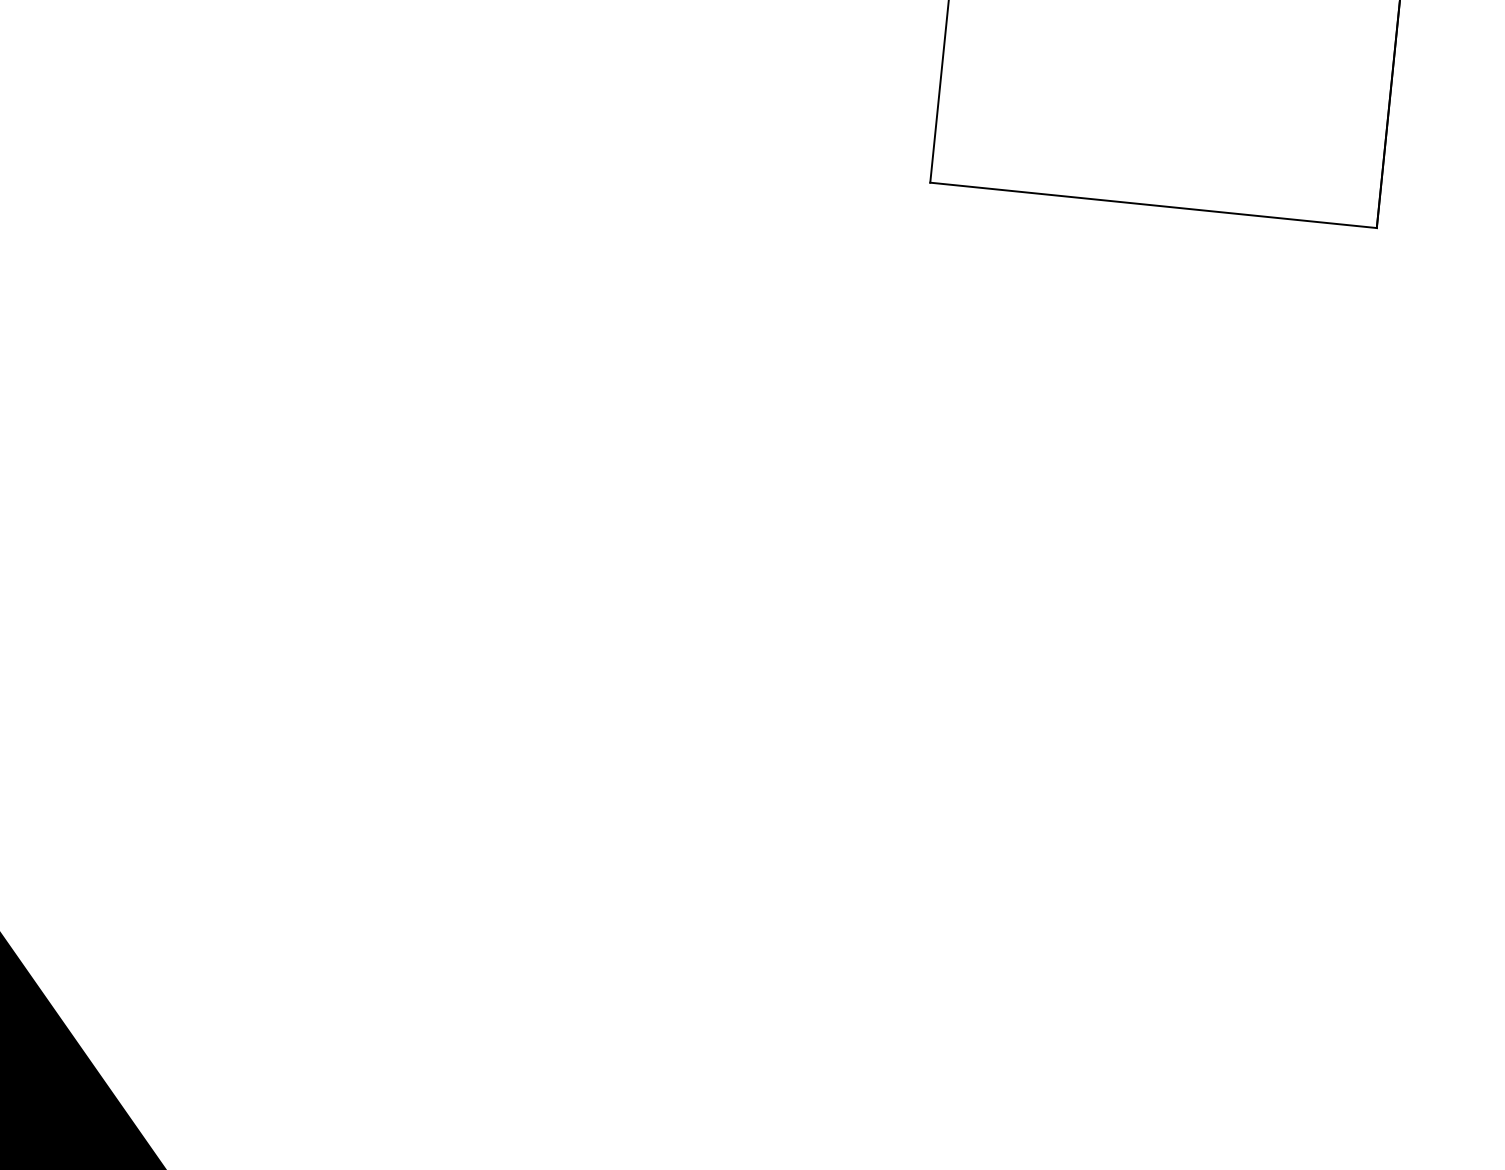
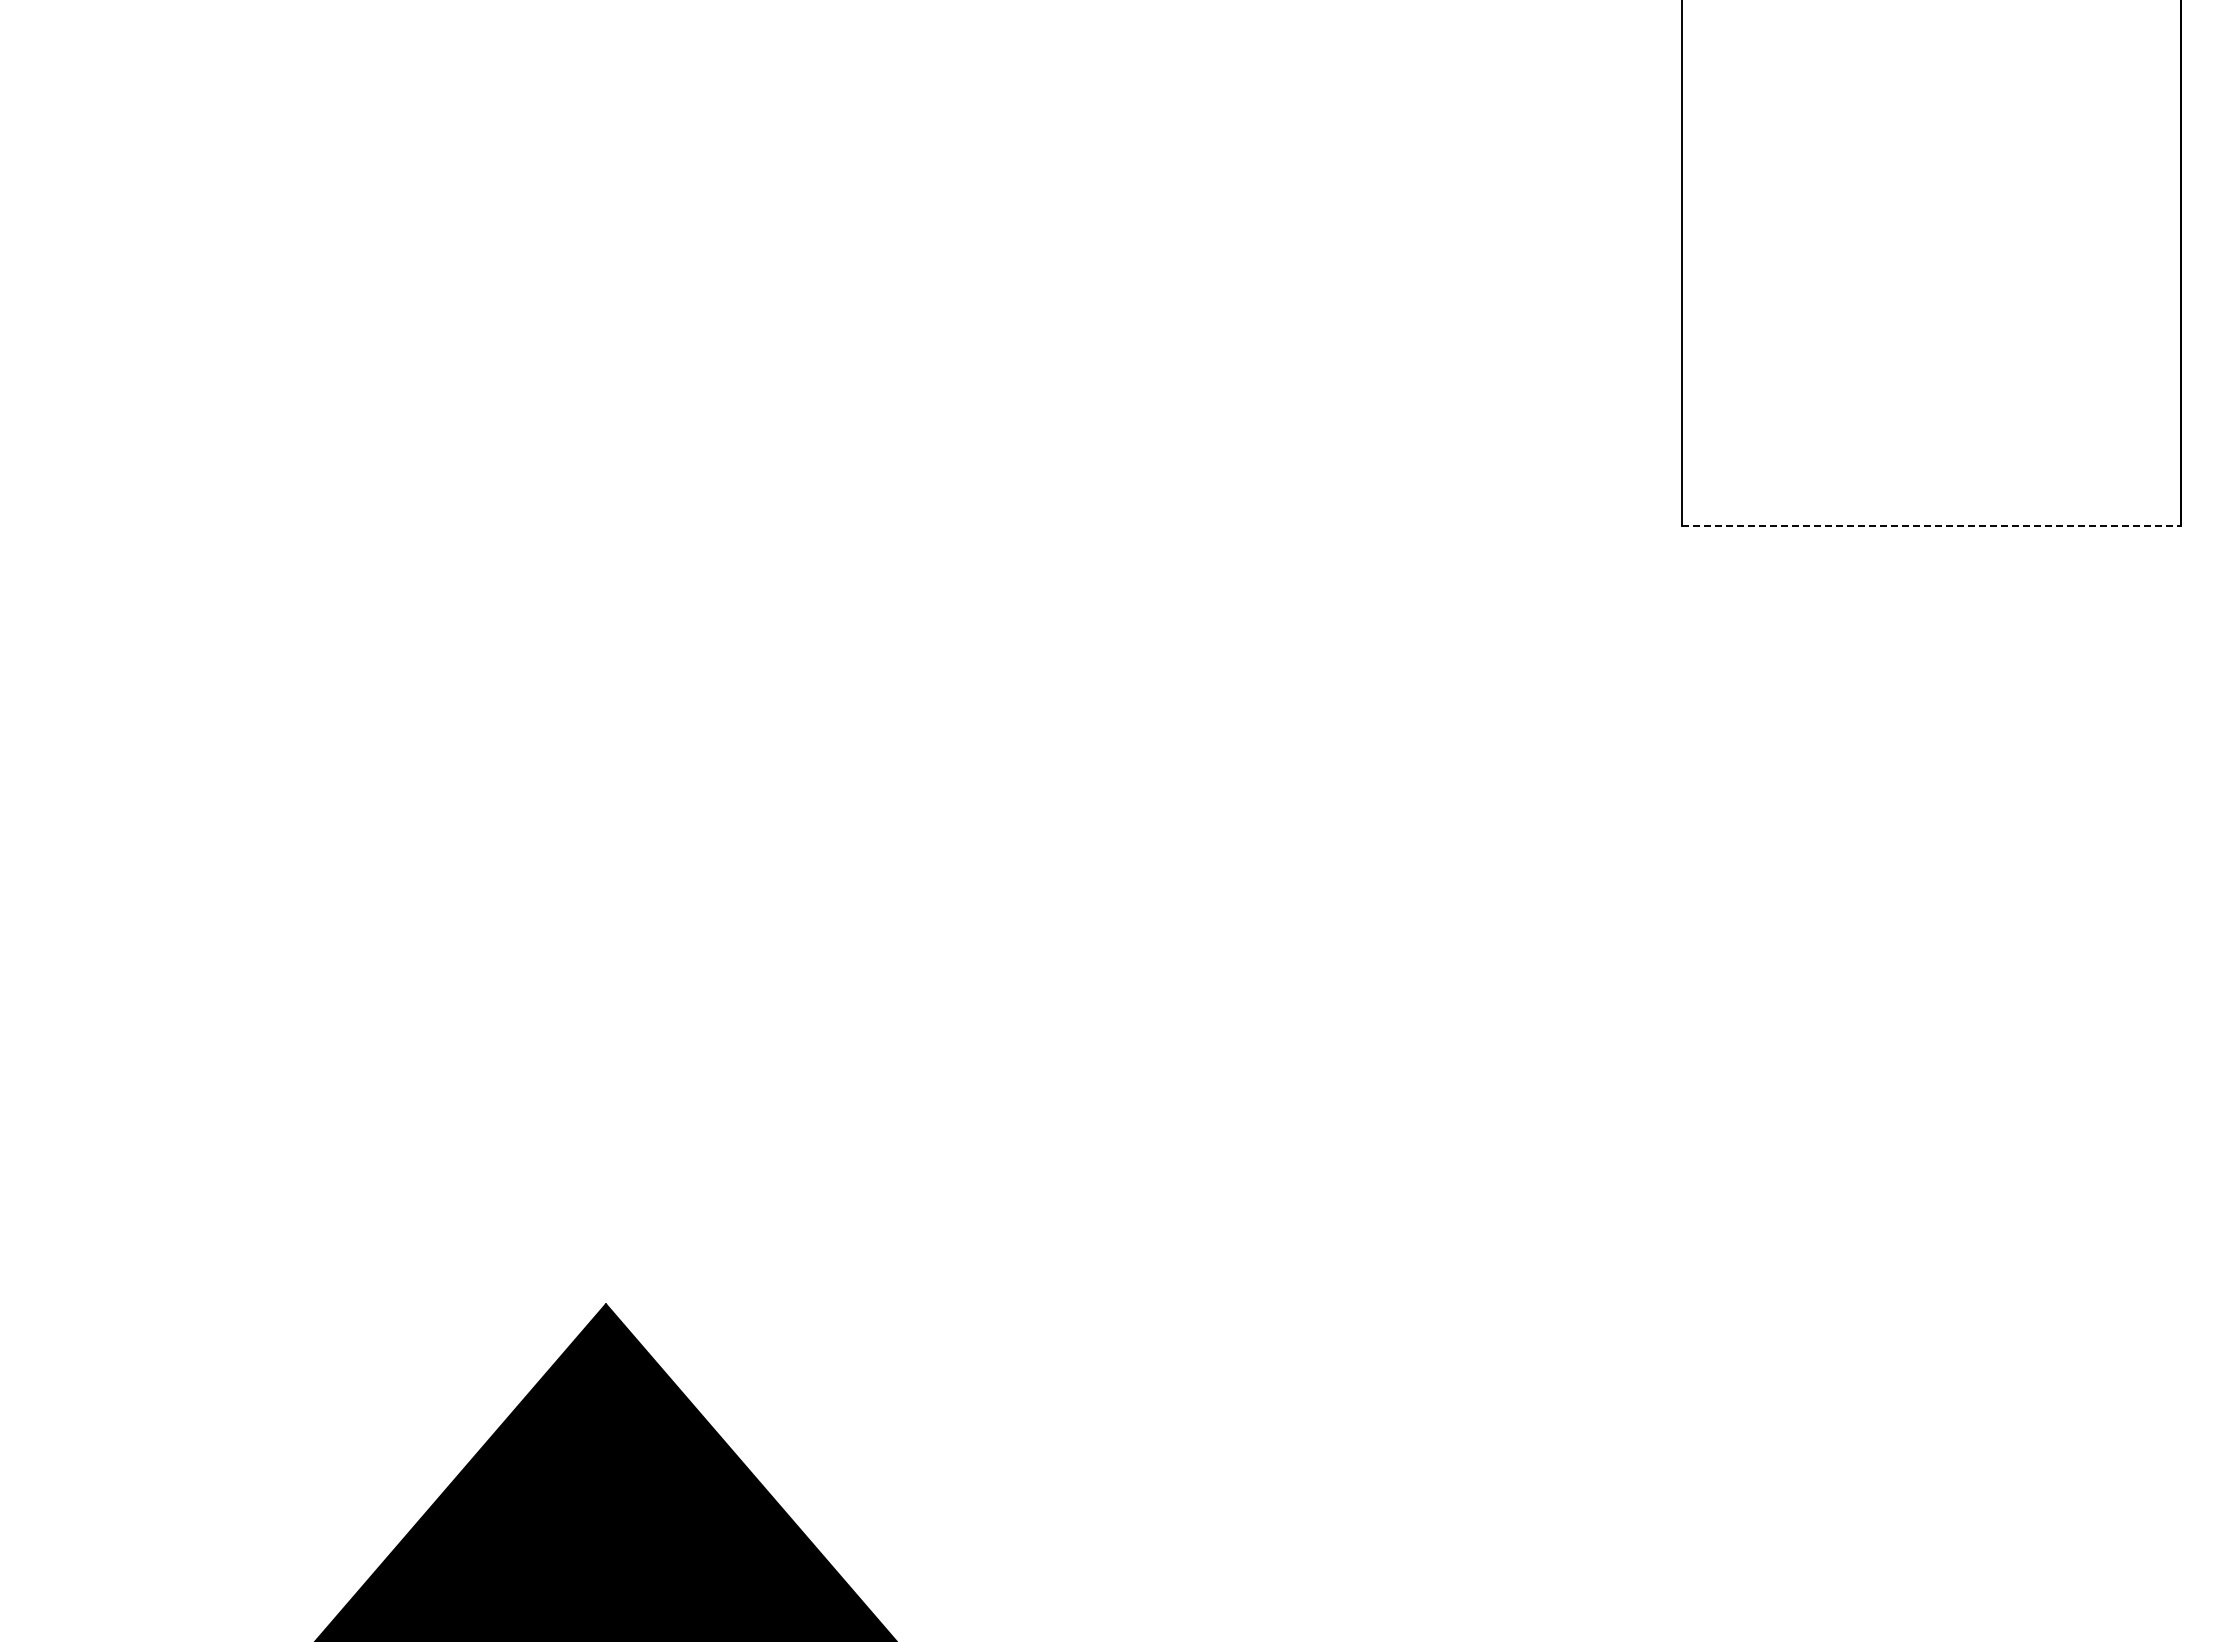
line: (1153, 205) -> (1931, 525), solid -> dashed

